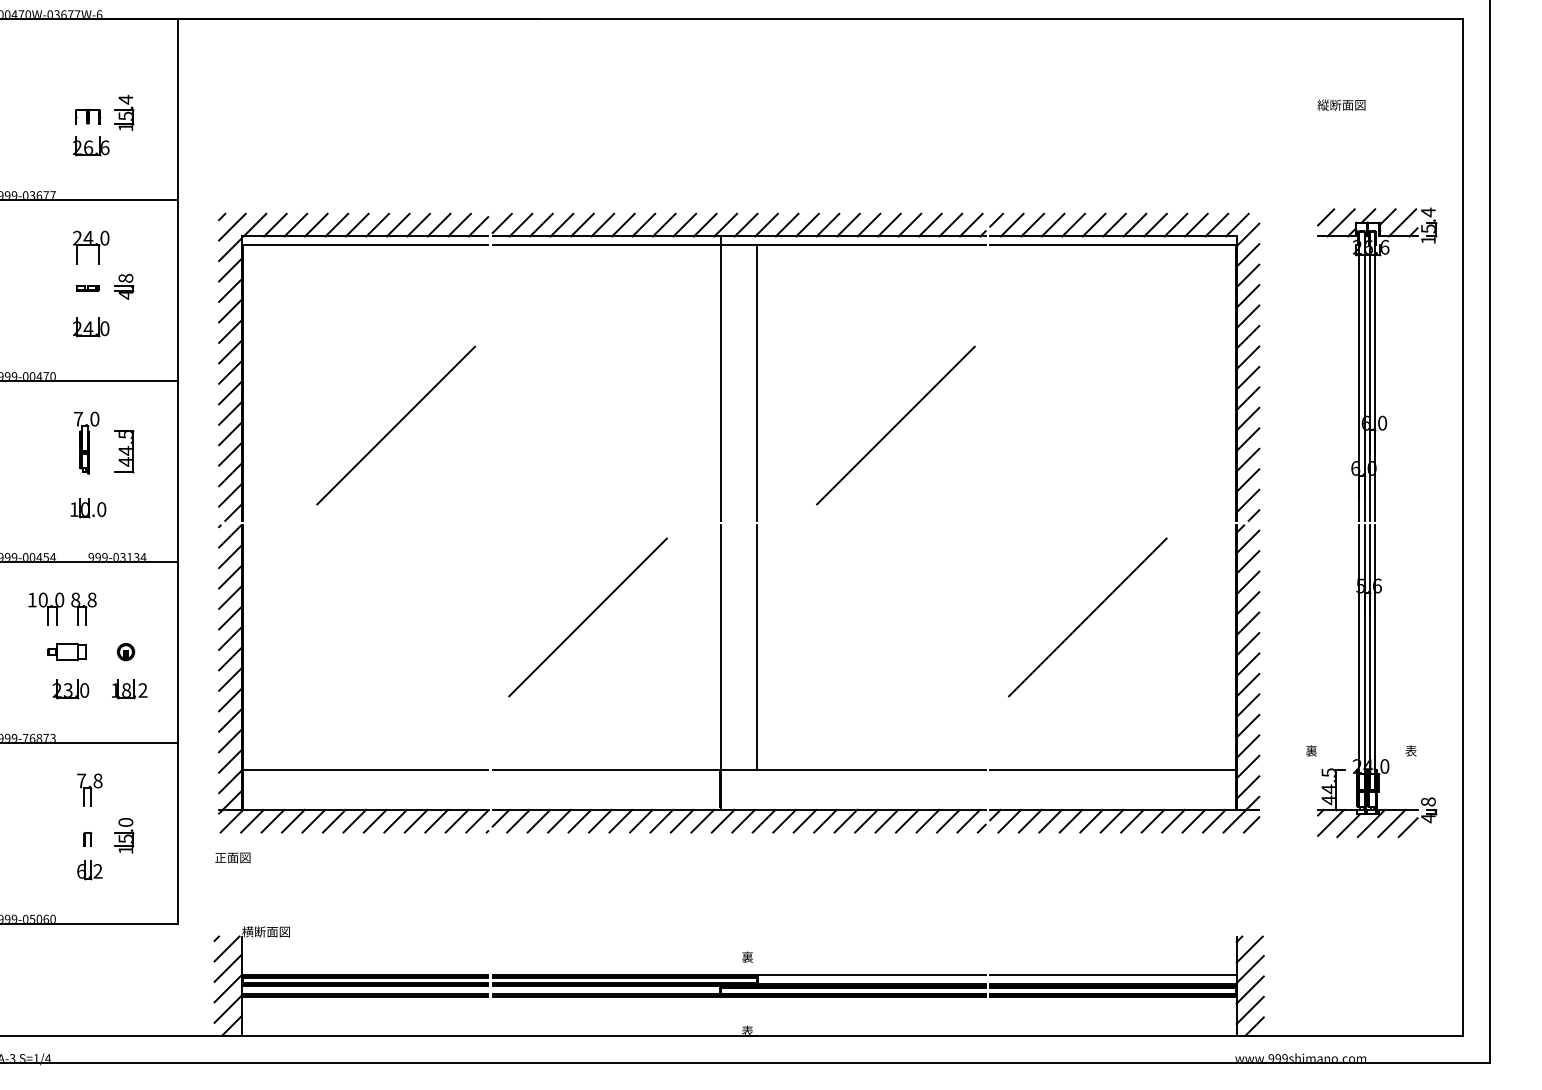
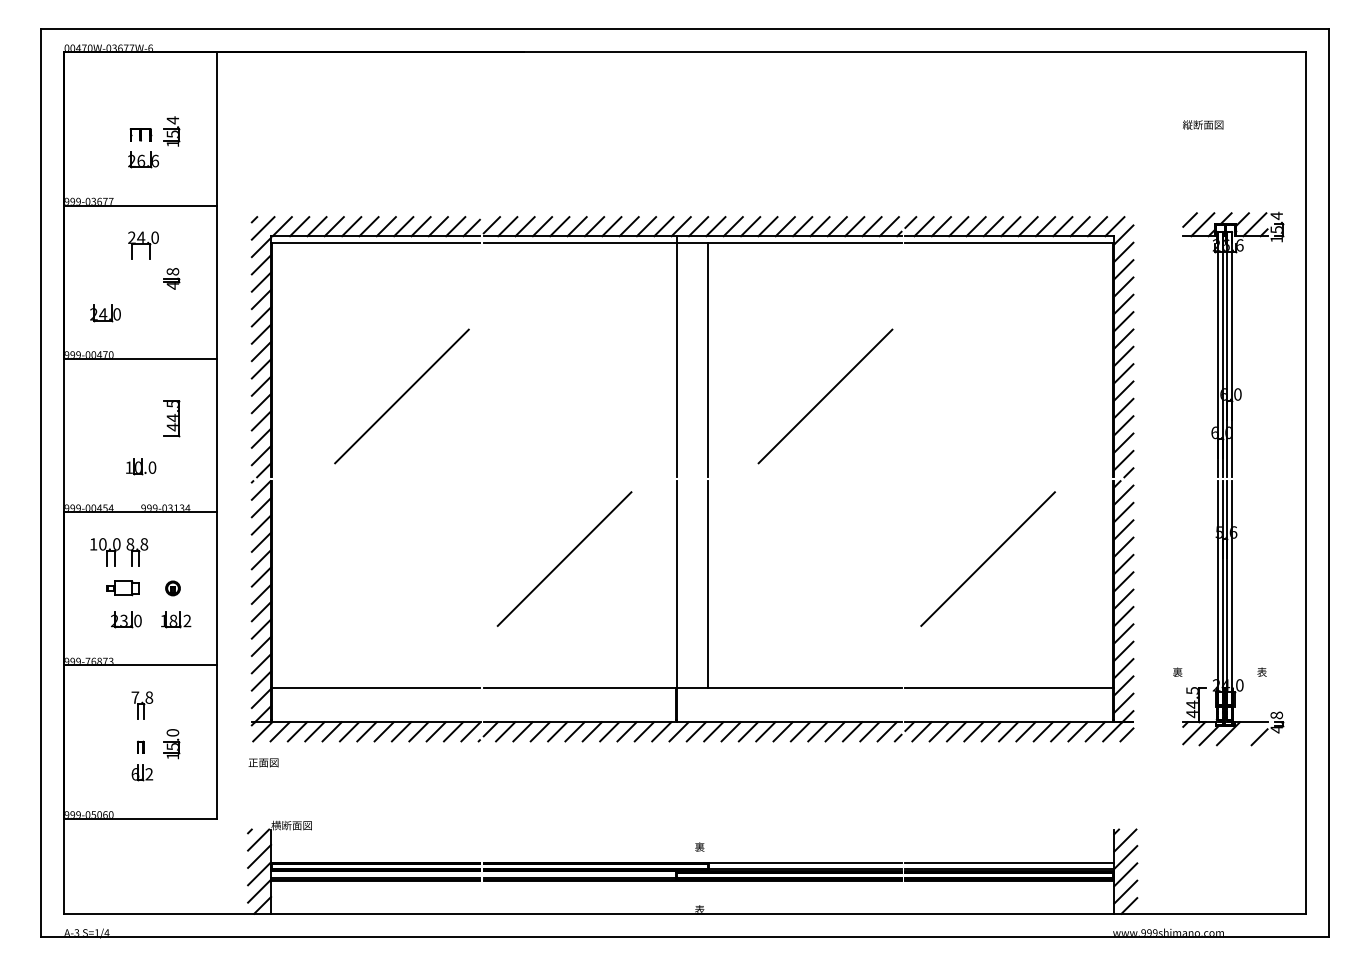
line: (87, 288) -> (140, 280), removed
part: (91, 327) -> (105, 313), moved
part: (86, 443) -> (139, 411), removed
line: (1391, 823) -> (1245, 733), removed

